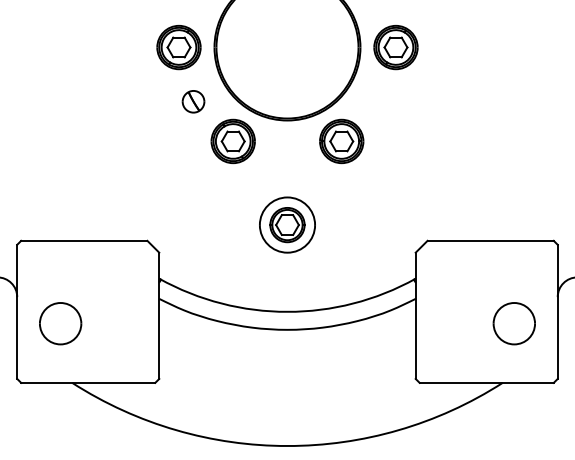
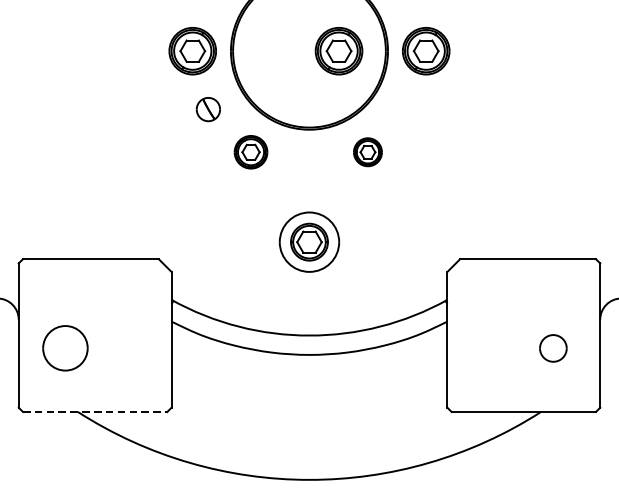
part: (314, 47) -> (338, 51), added
part: (232, 141) -> (250, 152), size x0.7
part: (341, 141) -> (367, 152), size x0.6
part: (513, 323) -> (552, 348), size x0.6
line: (88, 382) -> (95, 411), solid -> dashed

